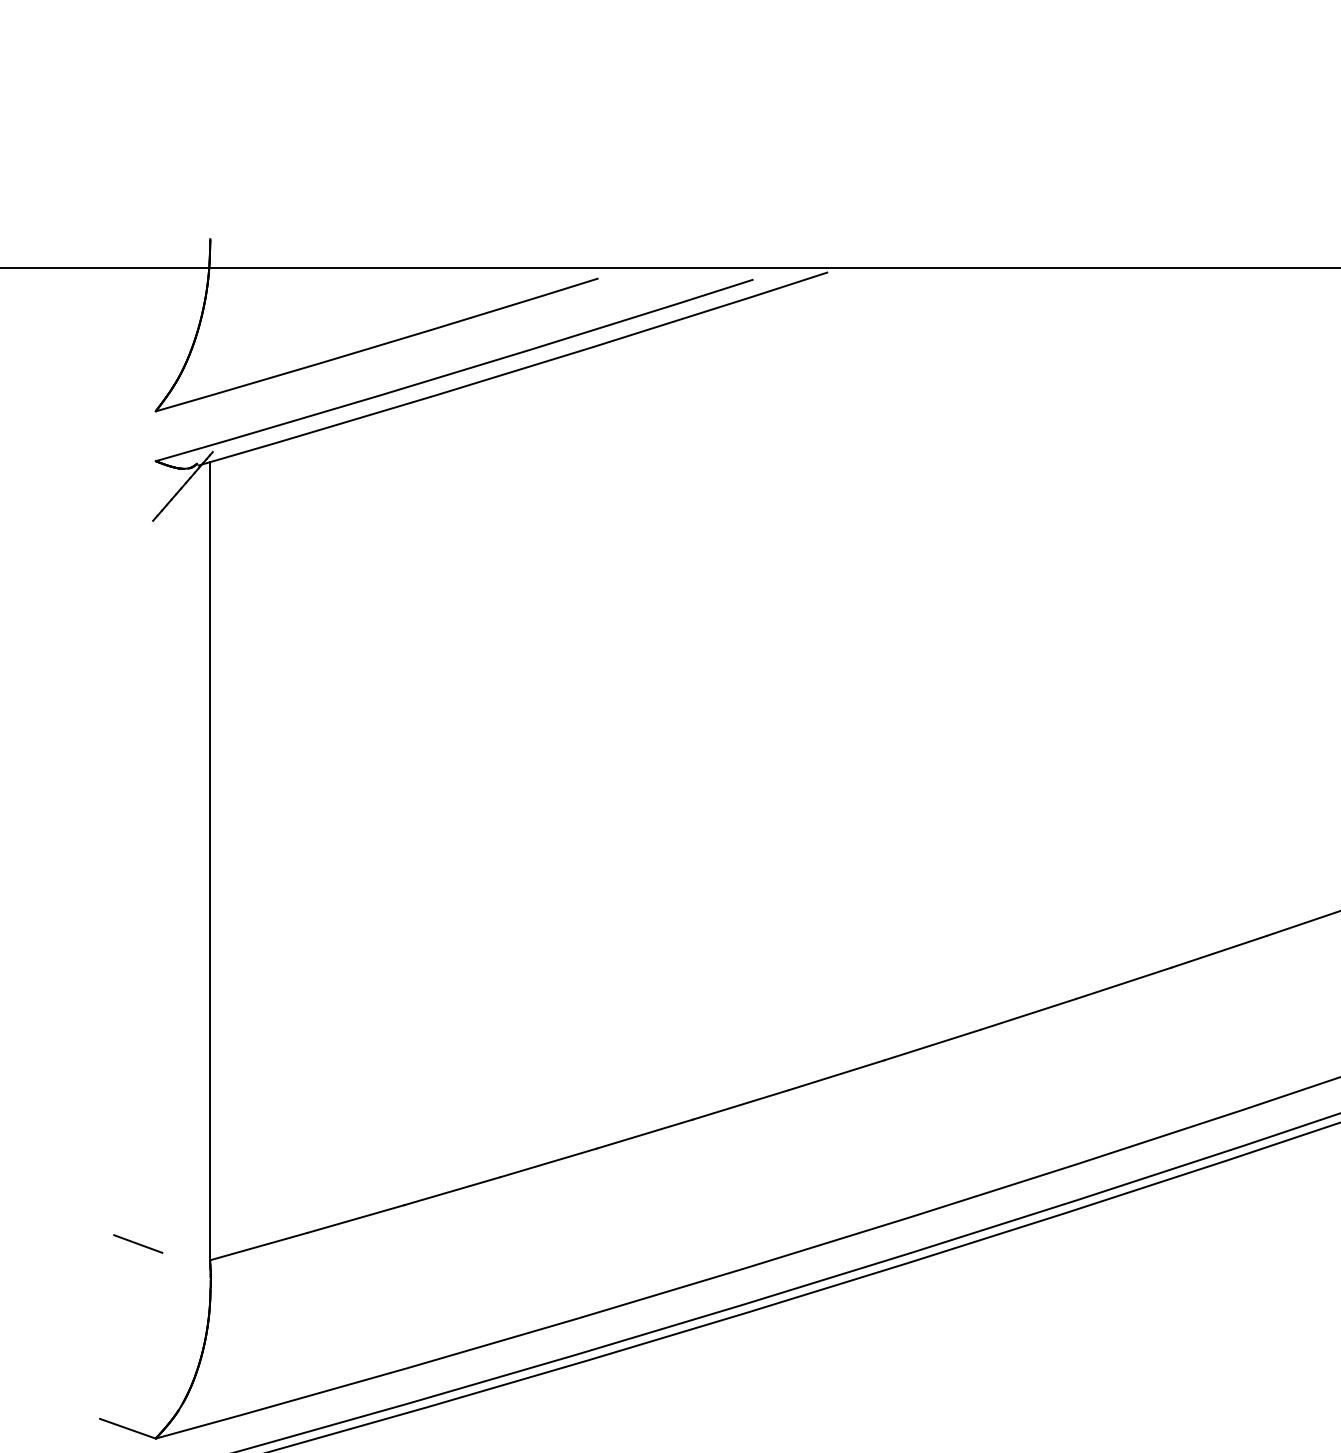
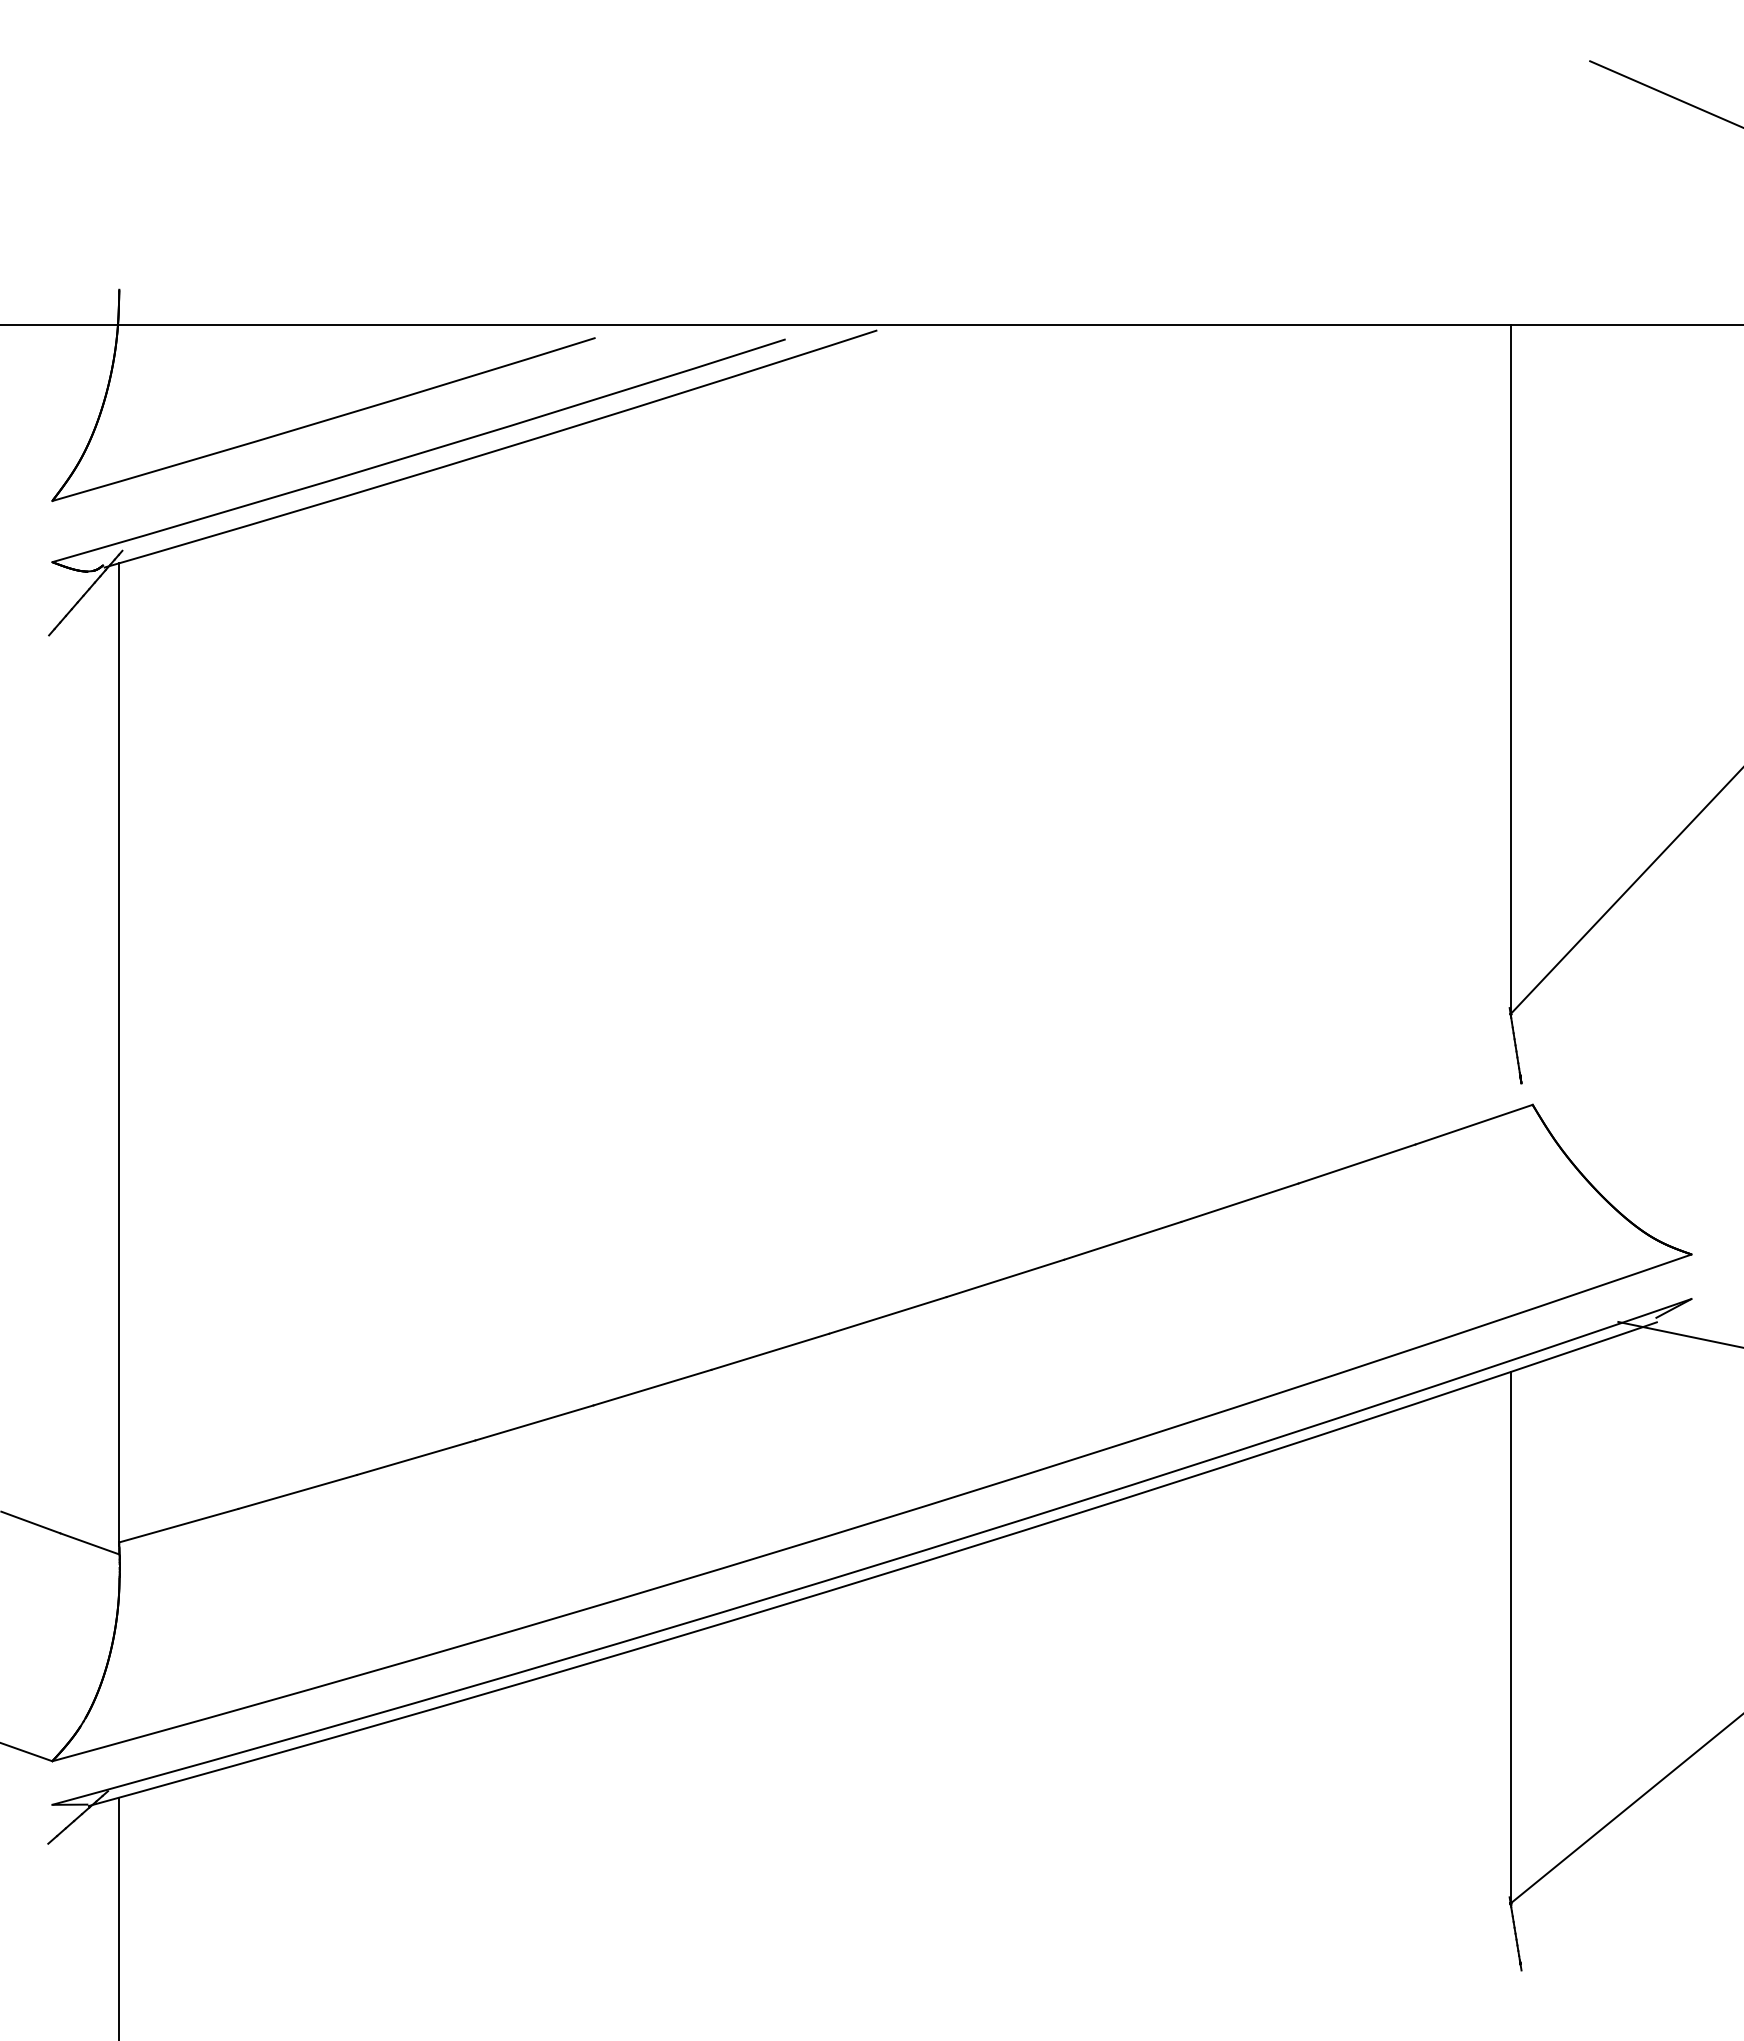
line: (186, 1261) -> (89, 1543), added

